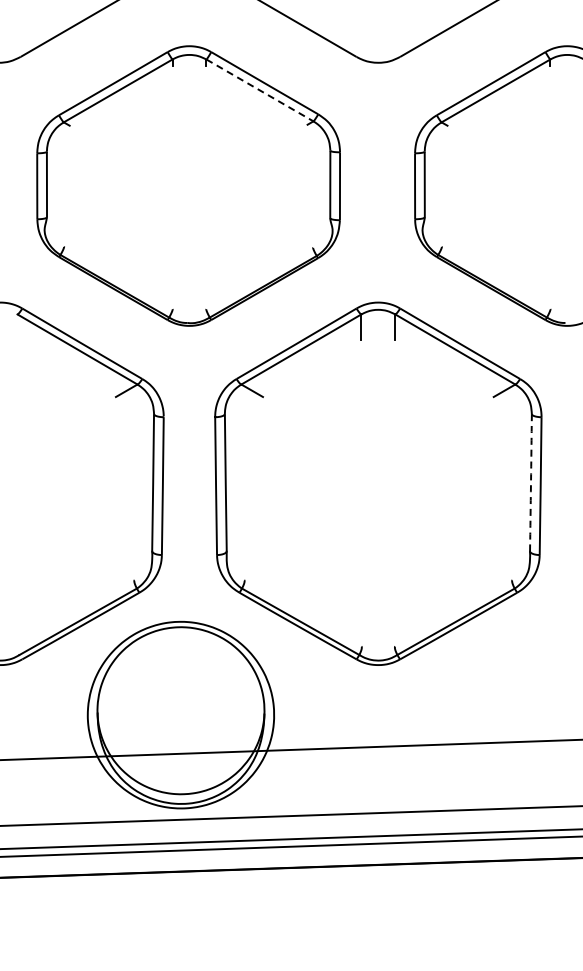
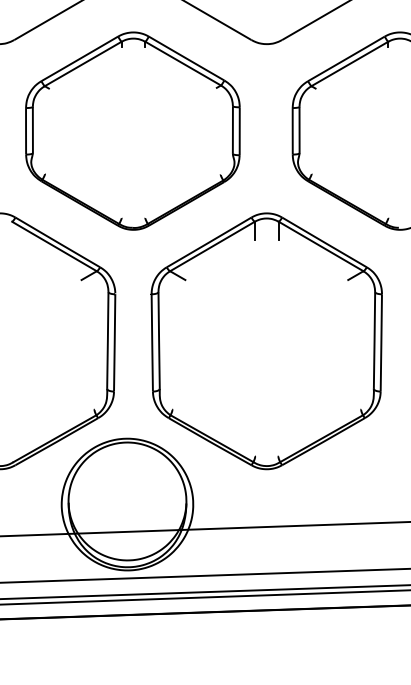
line: (259, 90) -> (182, 63), dashed -> solid
arc: (531, 483) -> (374, 341), dashed -> solid

